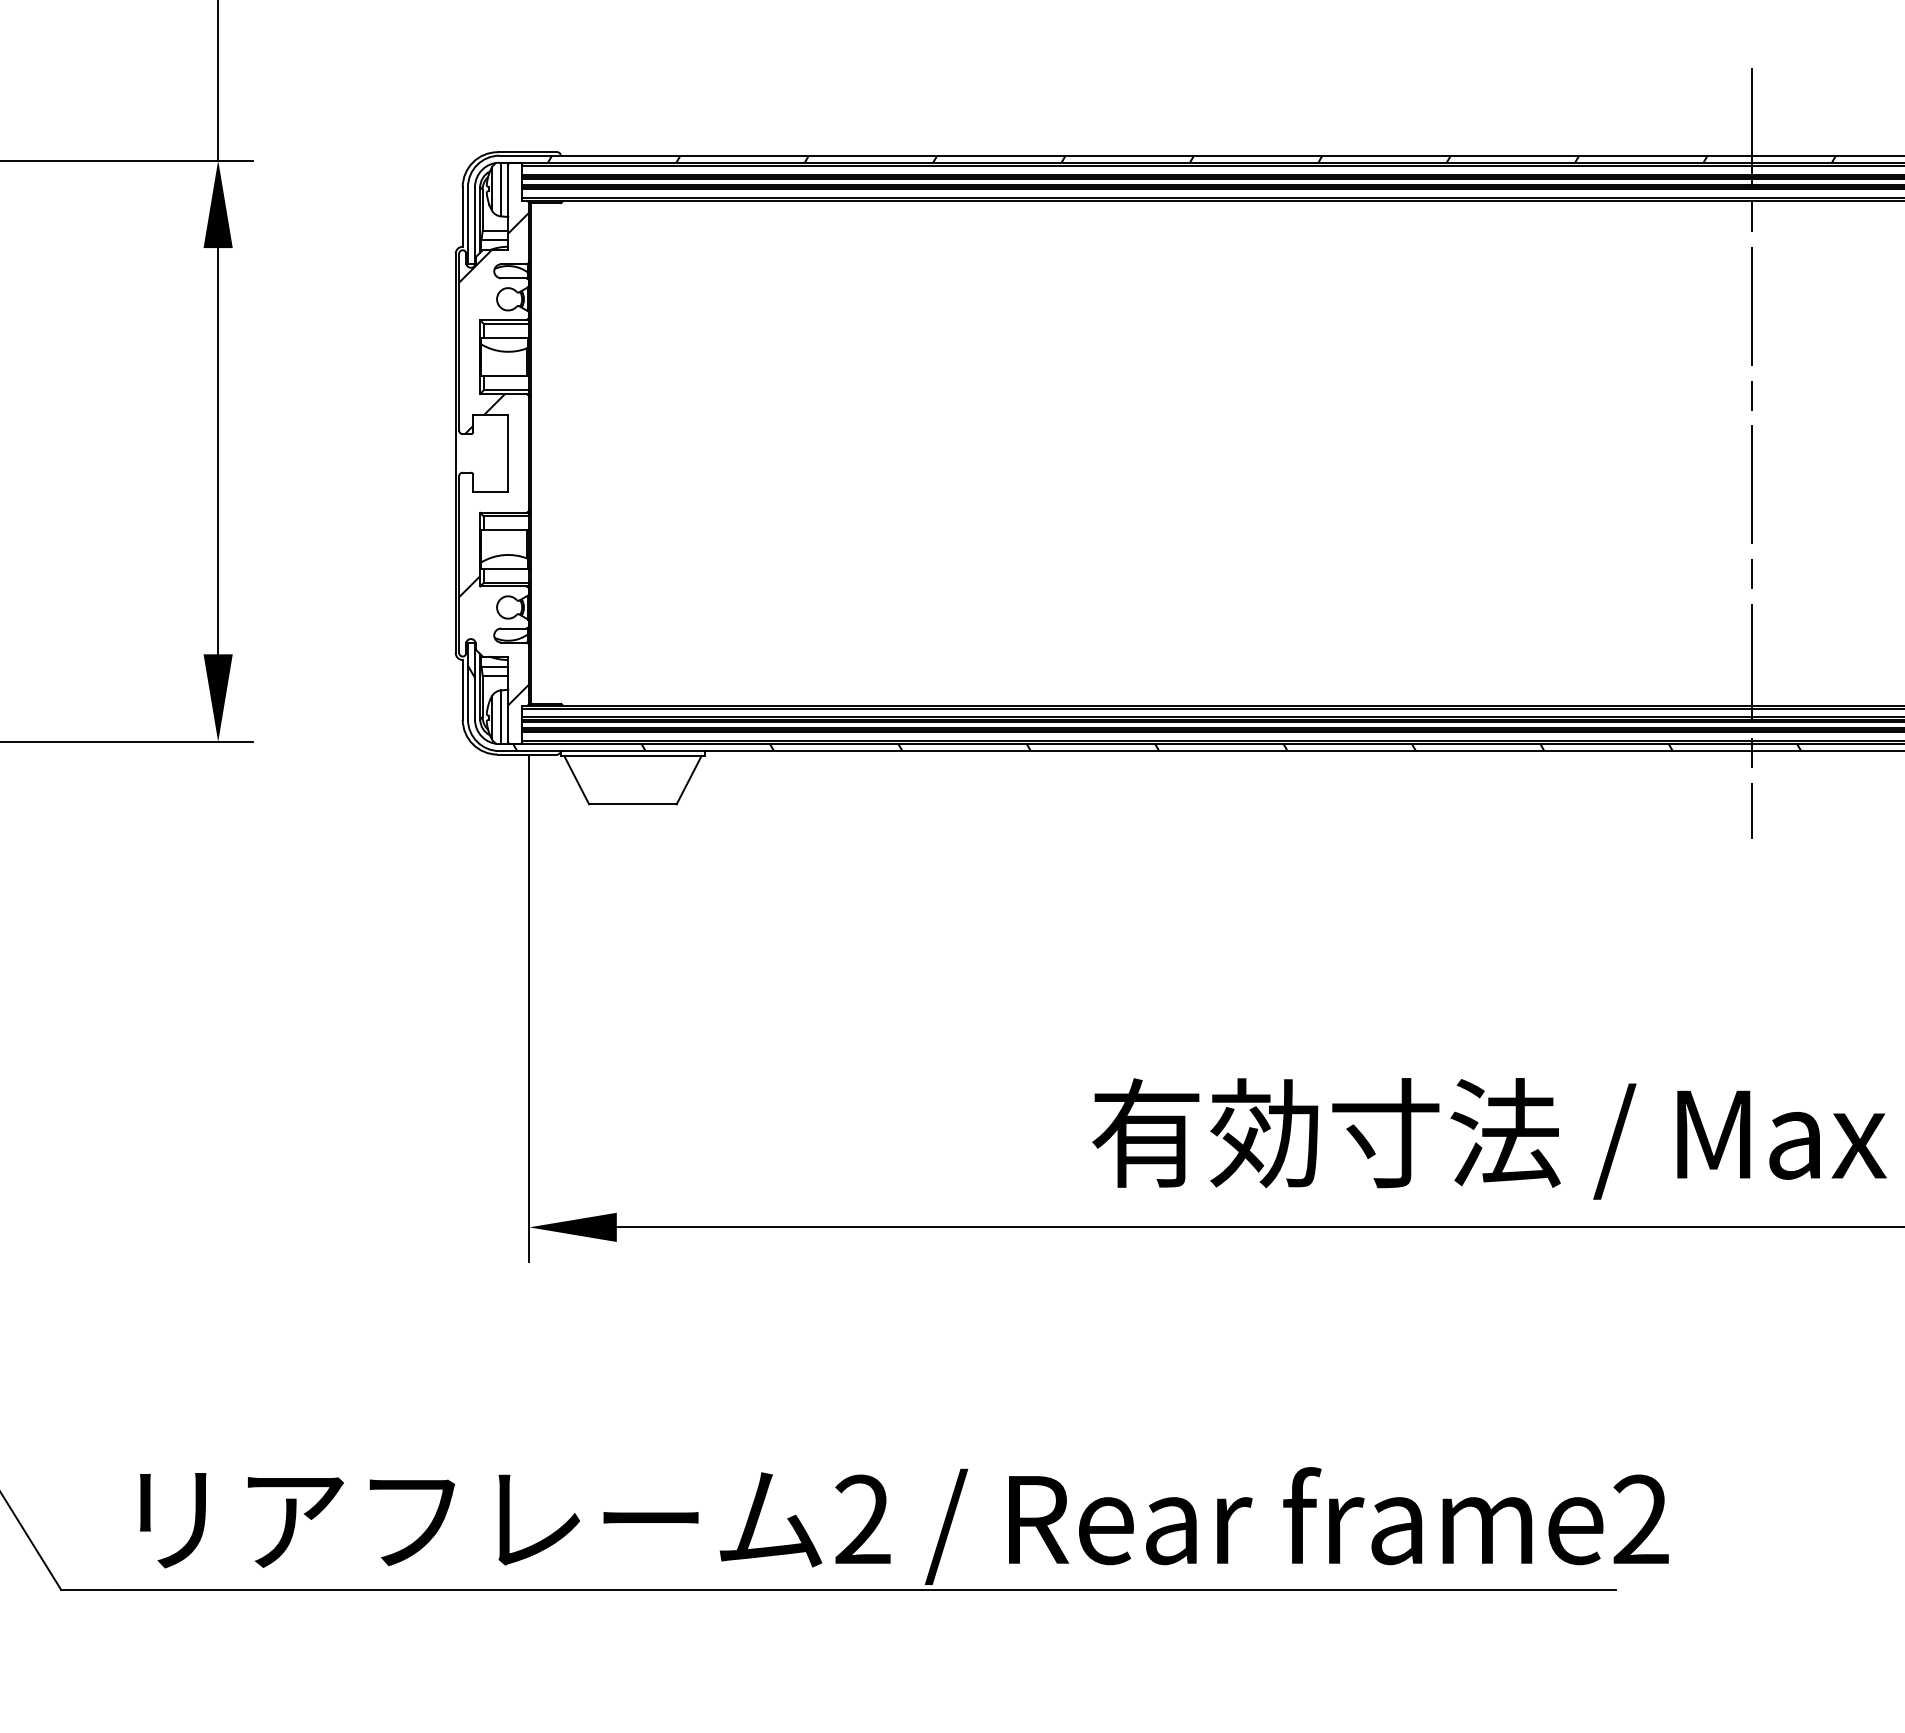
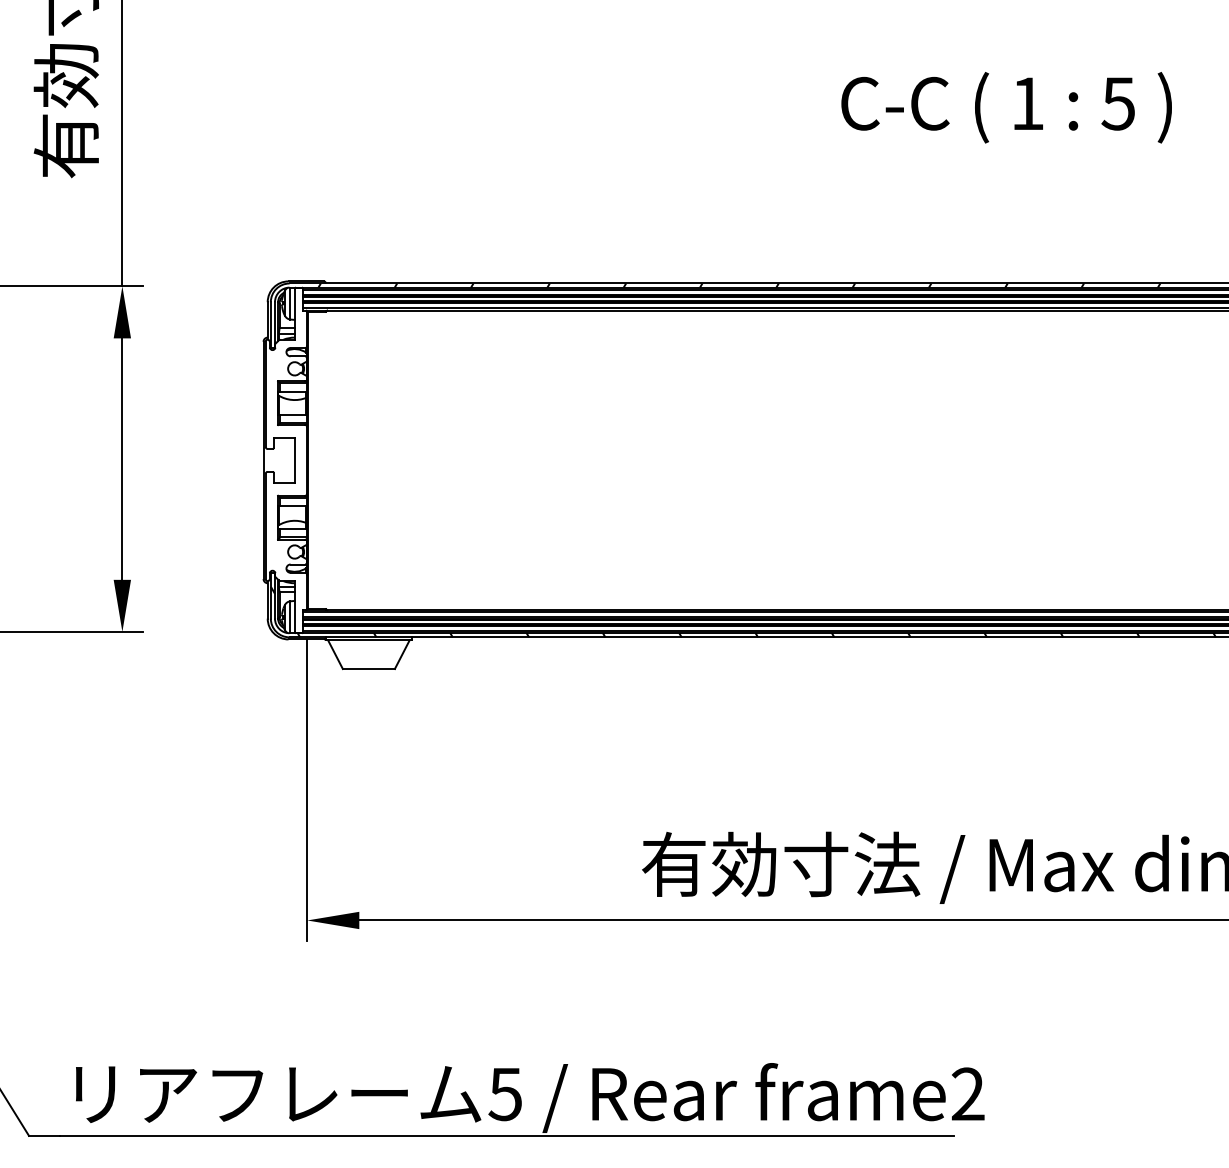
line: (1751, 453) -> (1033, 460), removed
hatch: (494, 458) -> (286, 463), removed
text: (861, 1520) -> (504, 1094), 2 -> 5

